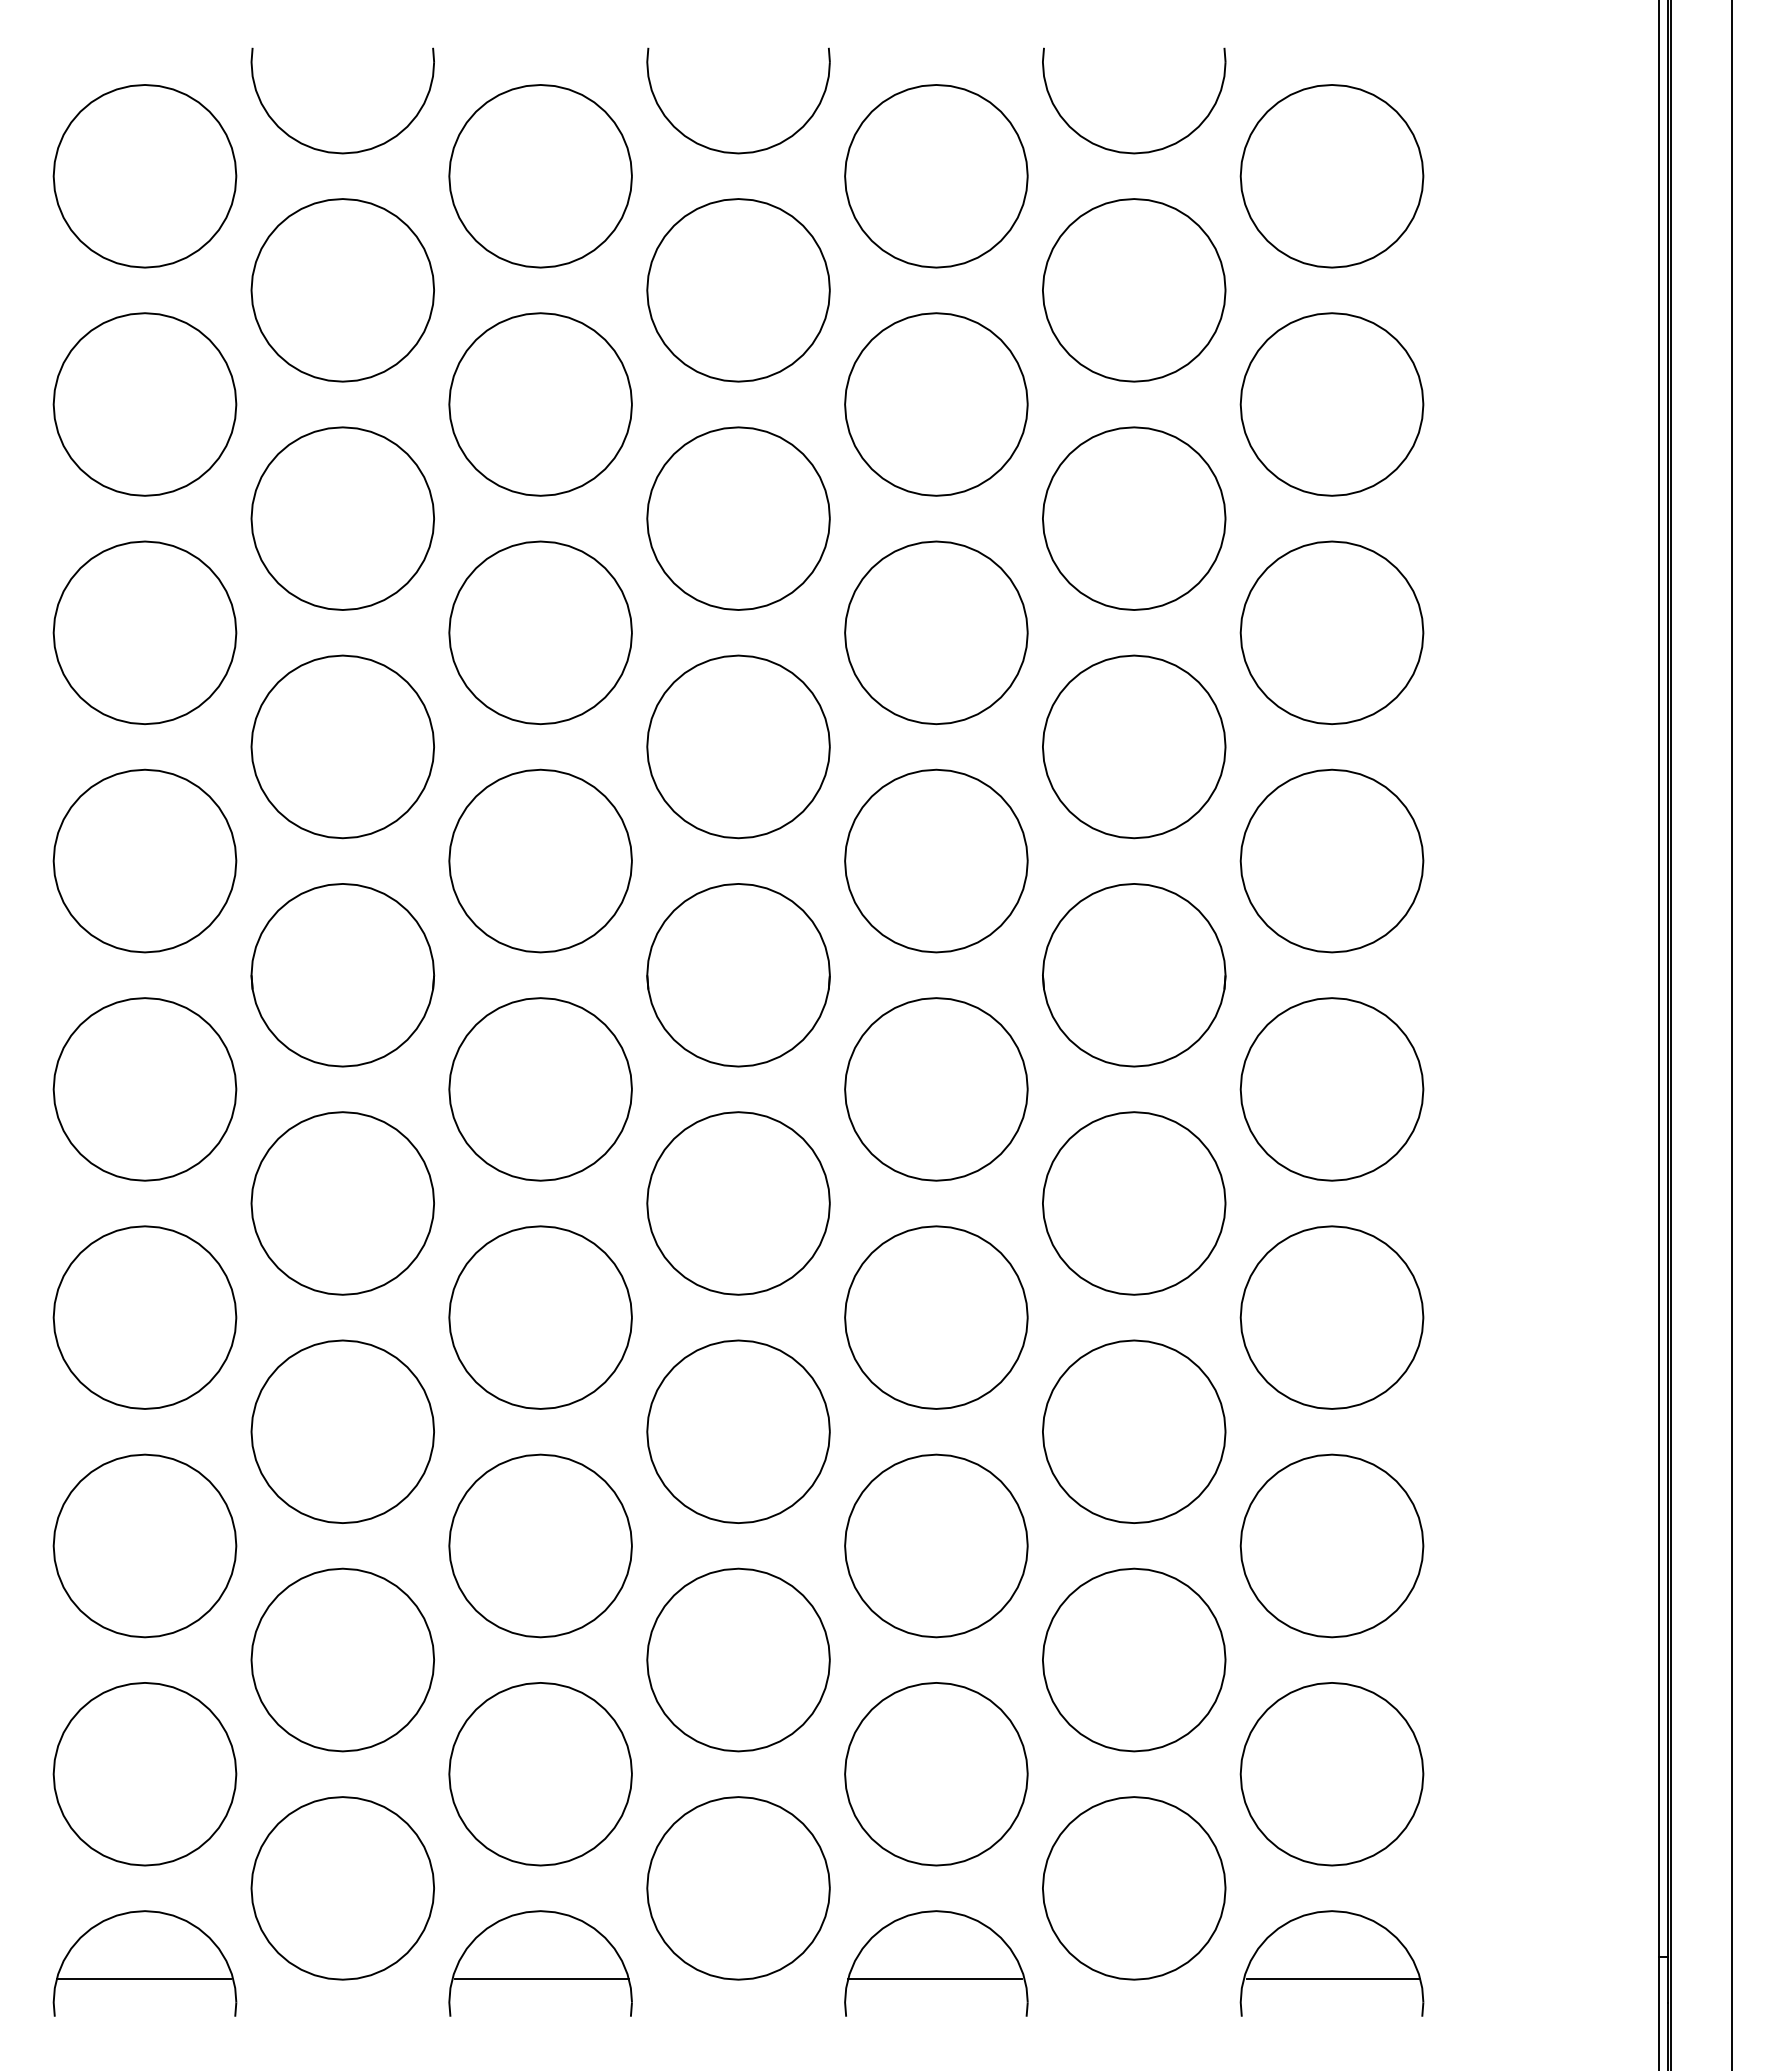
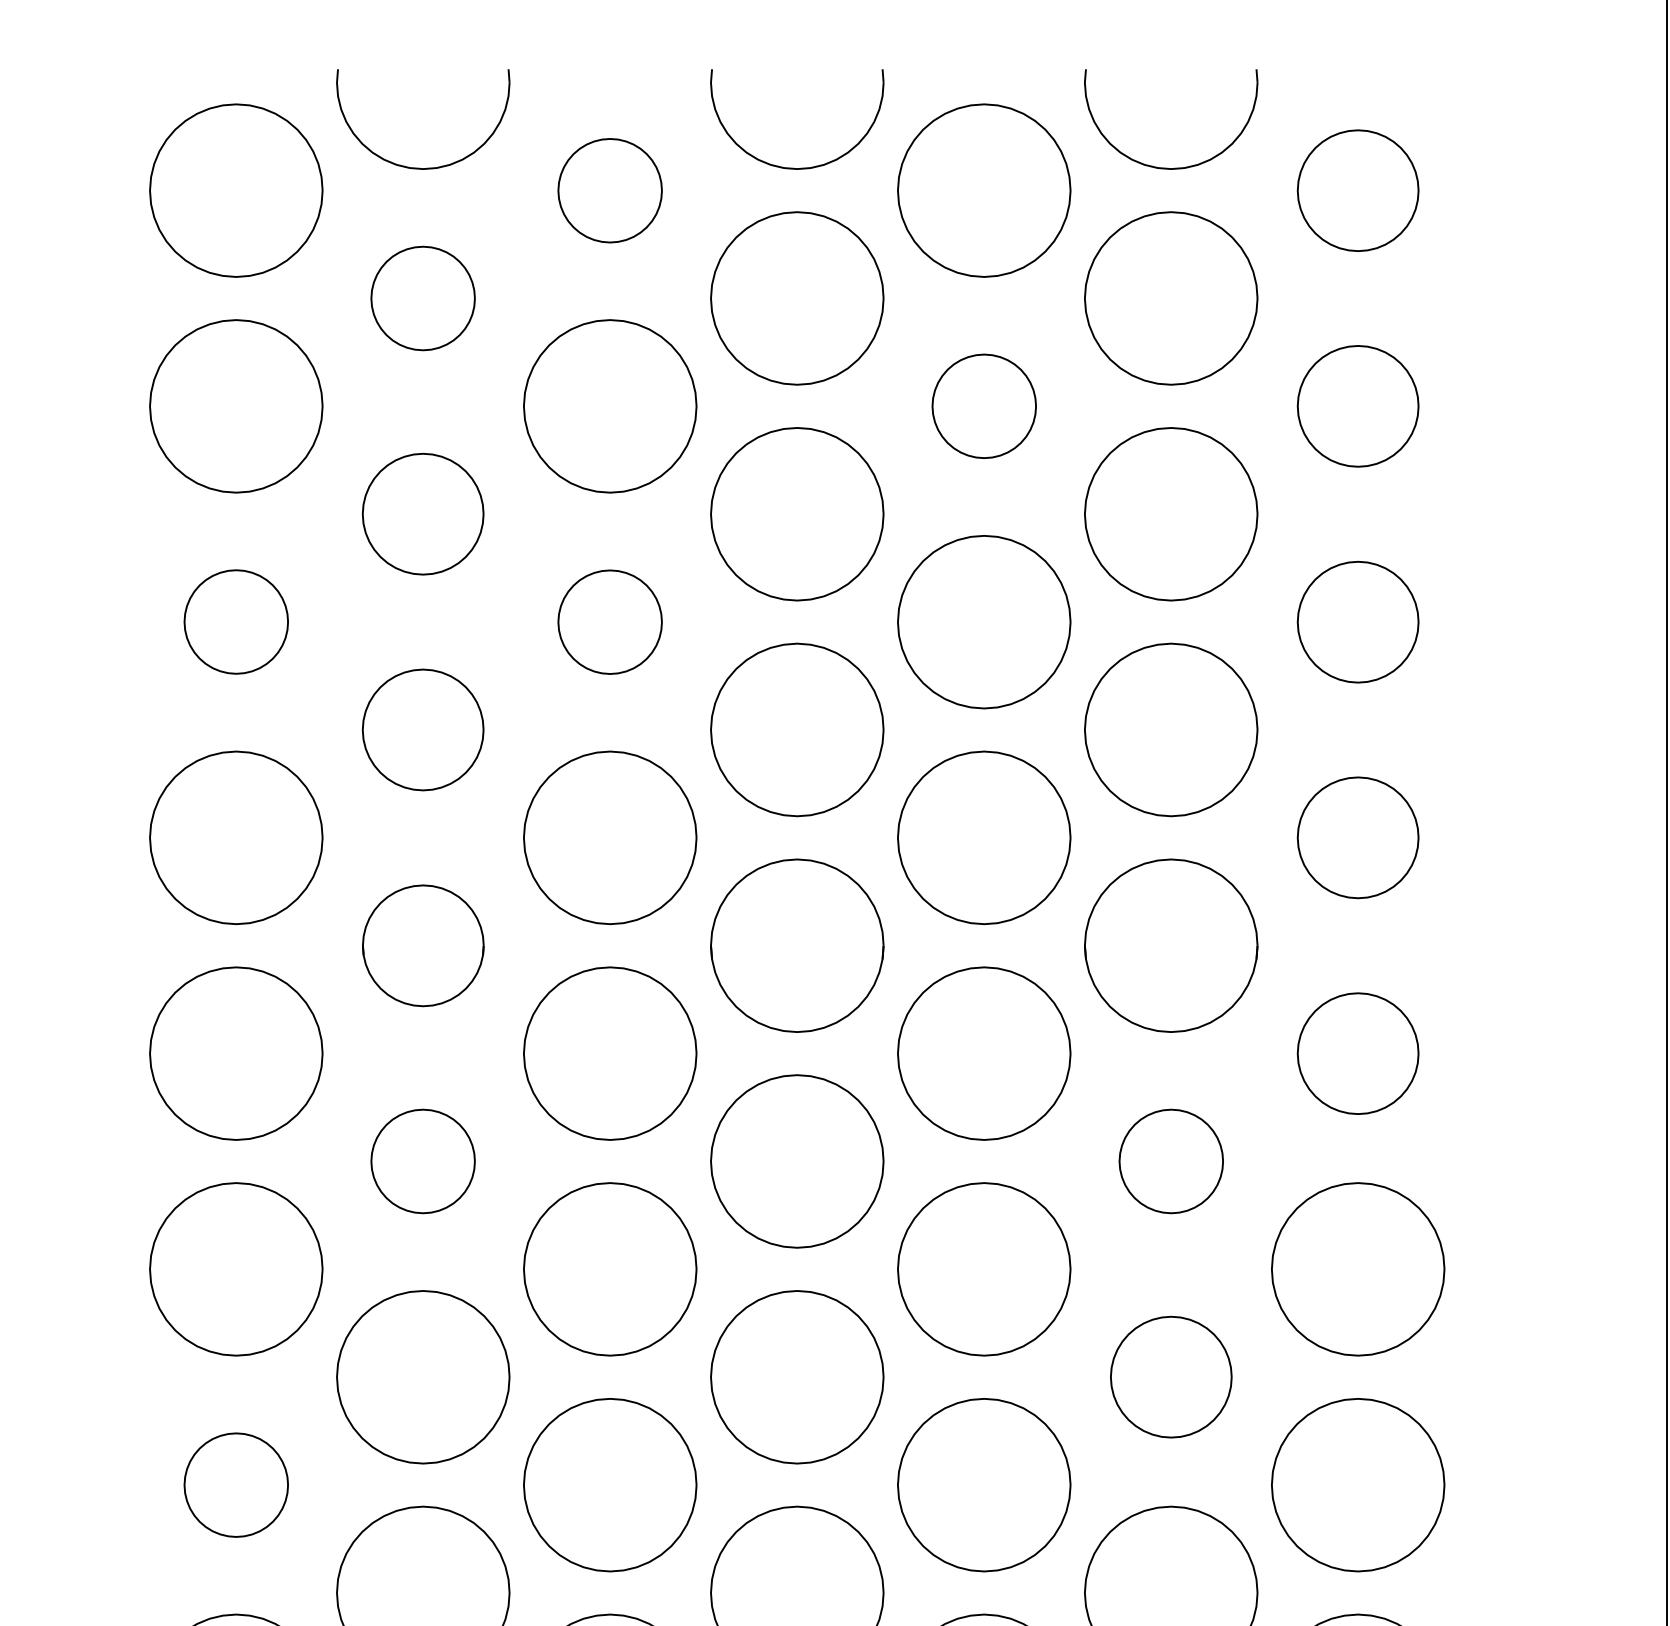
part: (540, 176) -> (610, 190), size x0.6
part: (1331, 176) -> (1357, 190), size x0.7
part: (342, 290) -> (422, 298), size x0.6
part: (936, 404) -> (984, 406), size x0.6
part: (1331, 404) -> (1357, 406), size x0.7
part: (342, 518) -> (422, 514), size x0.7
part: (144, 632) -> (235, 621), size x0.6
part: (540, 632) -> (610, 621), size x0.6
part: (1331, 632) -> (1357, 621), size x0.7
part: (342, 746) -> (422, 729), size x0.7
part: (1331, 860) -> (1357, 837), size x0.7
part: (342, 975) -> (422, 946), size x0.7
part: (1331, 1089) -> (1357, 1053), size x0.7
part: (342, 1203) -> (422, 1161), size x0.6
part: (1134, 1203) -> (1171, 1161), size x0.6
part: (1134, 1431) -> (1171, 1376), size x0.7
part: (144, 1545) -> (235, 1484), size x0.6

